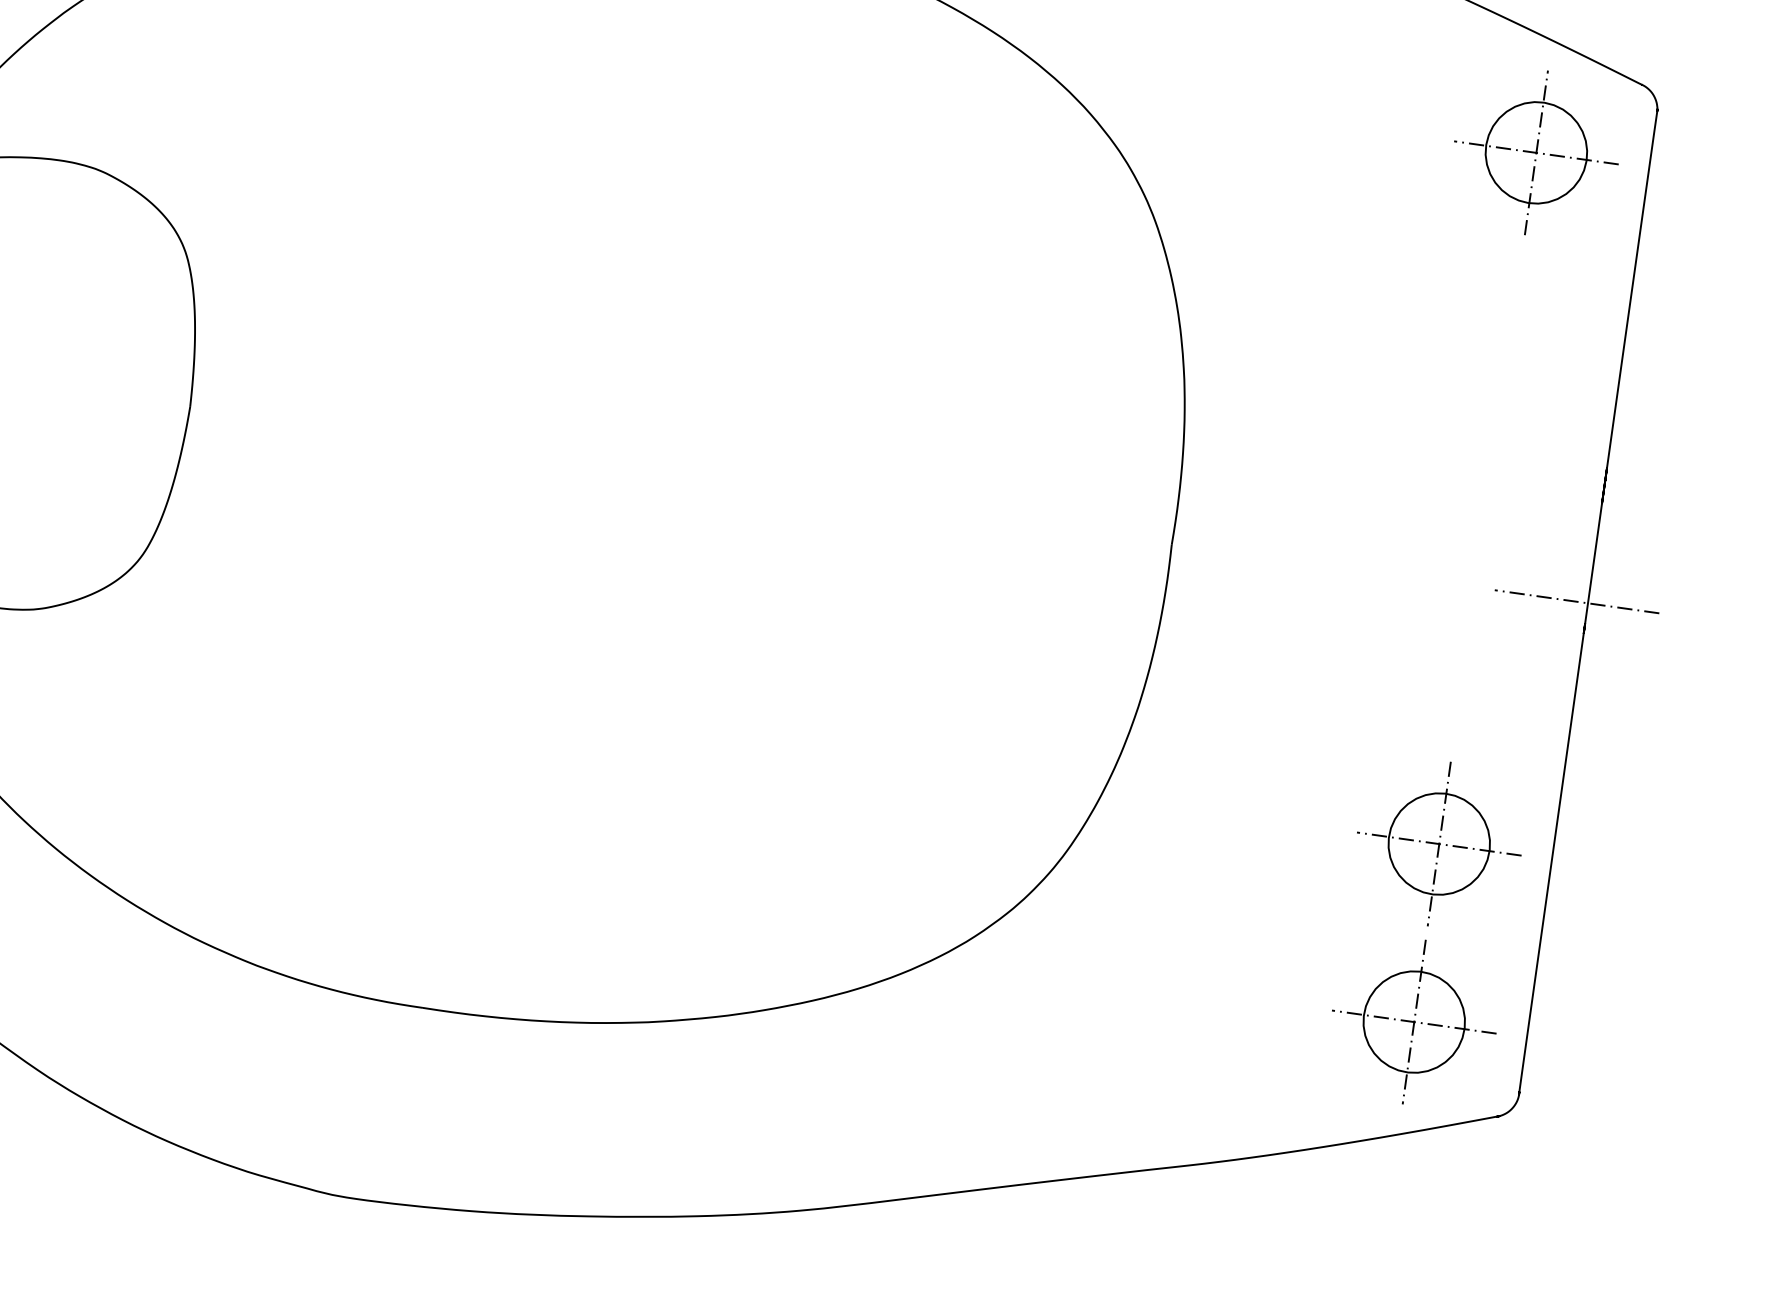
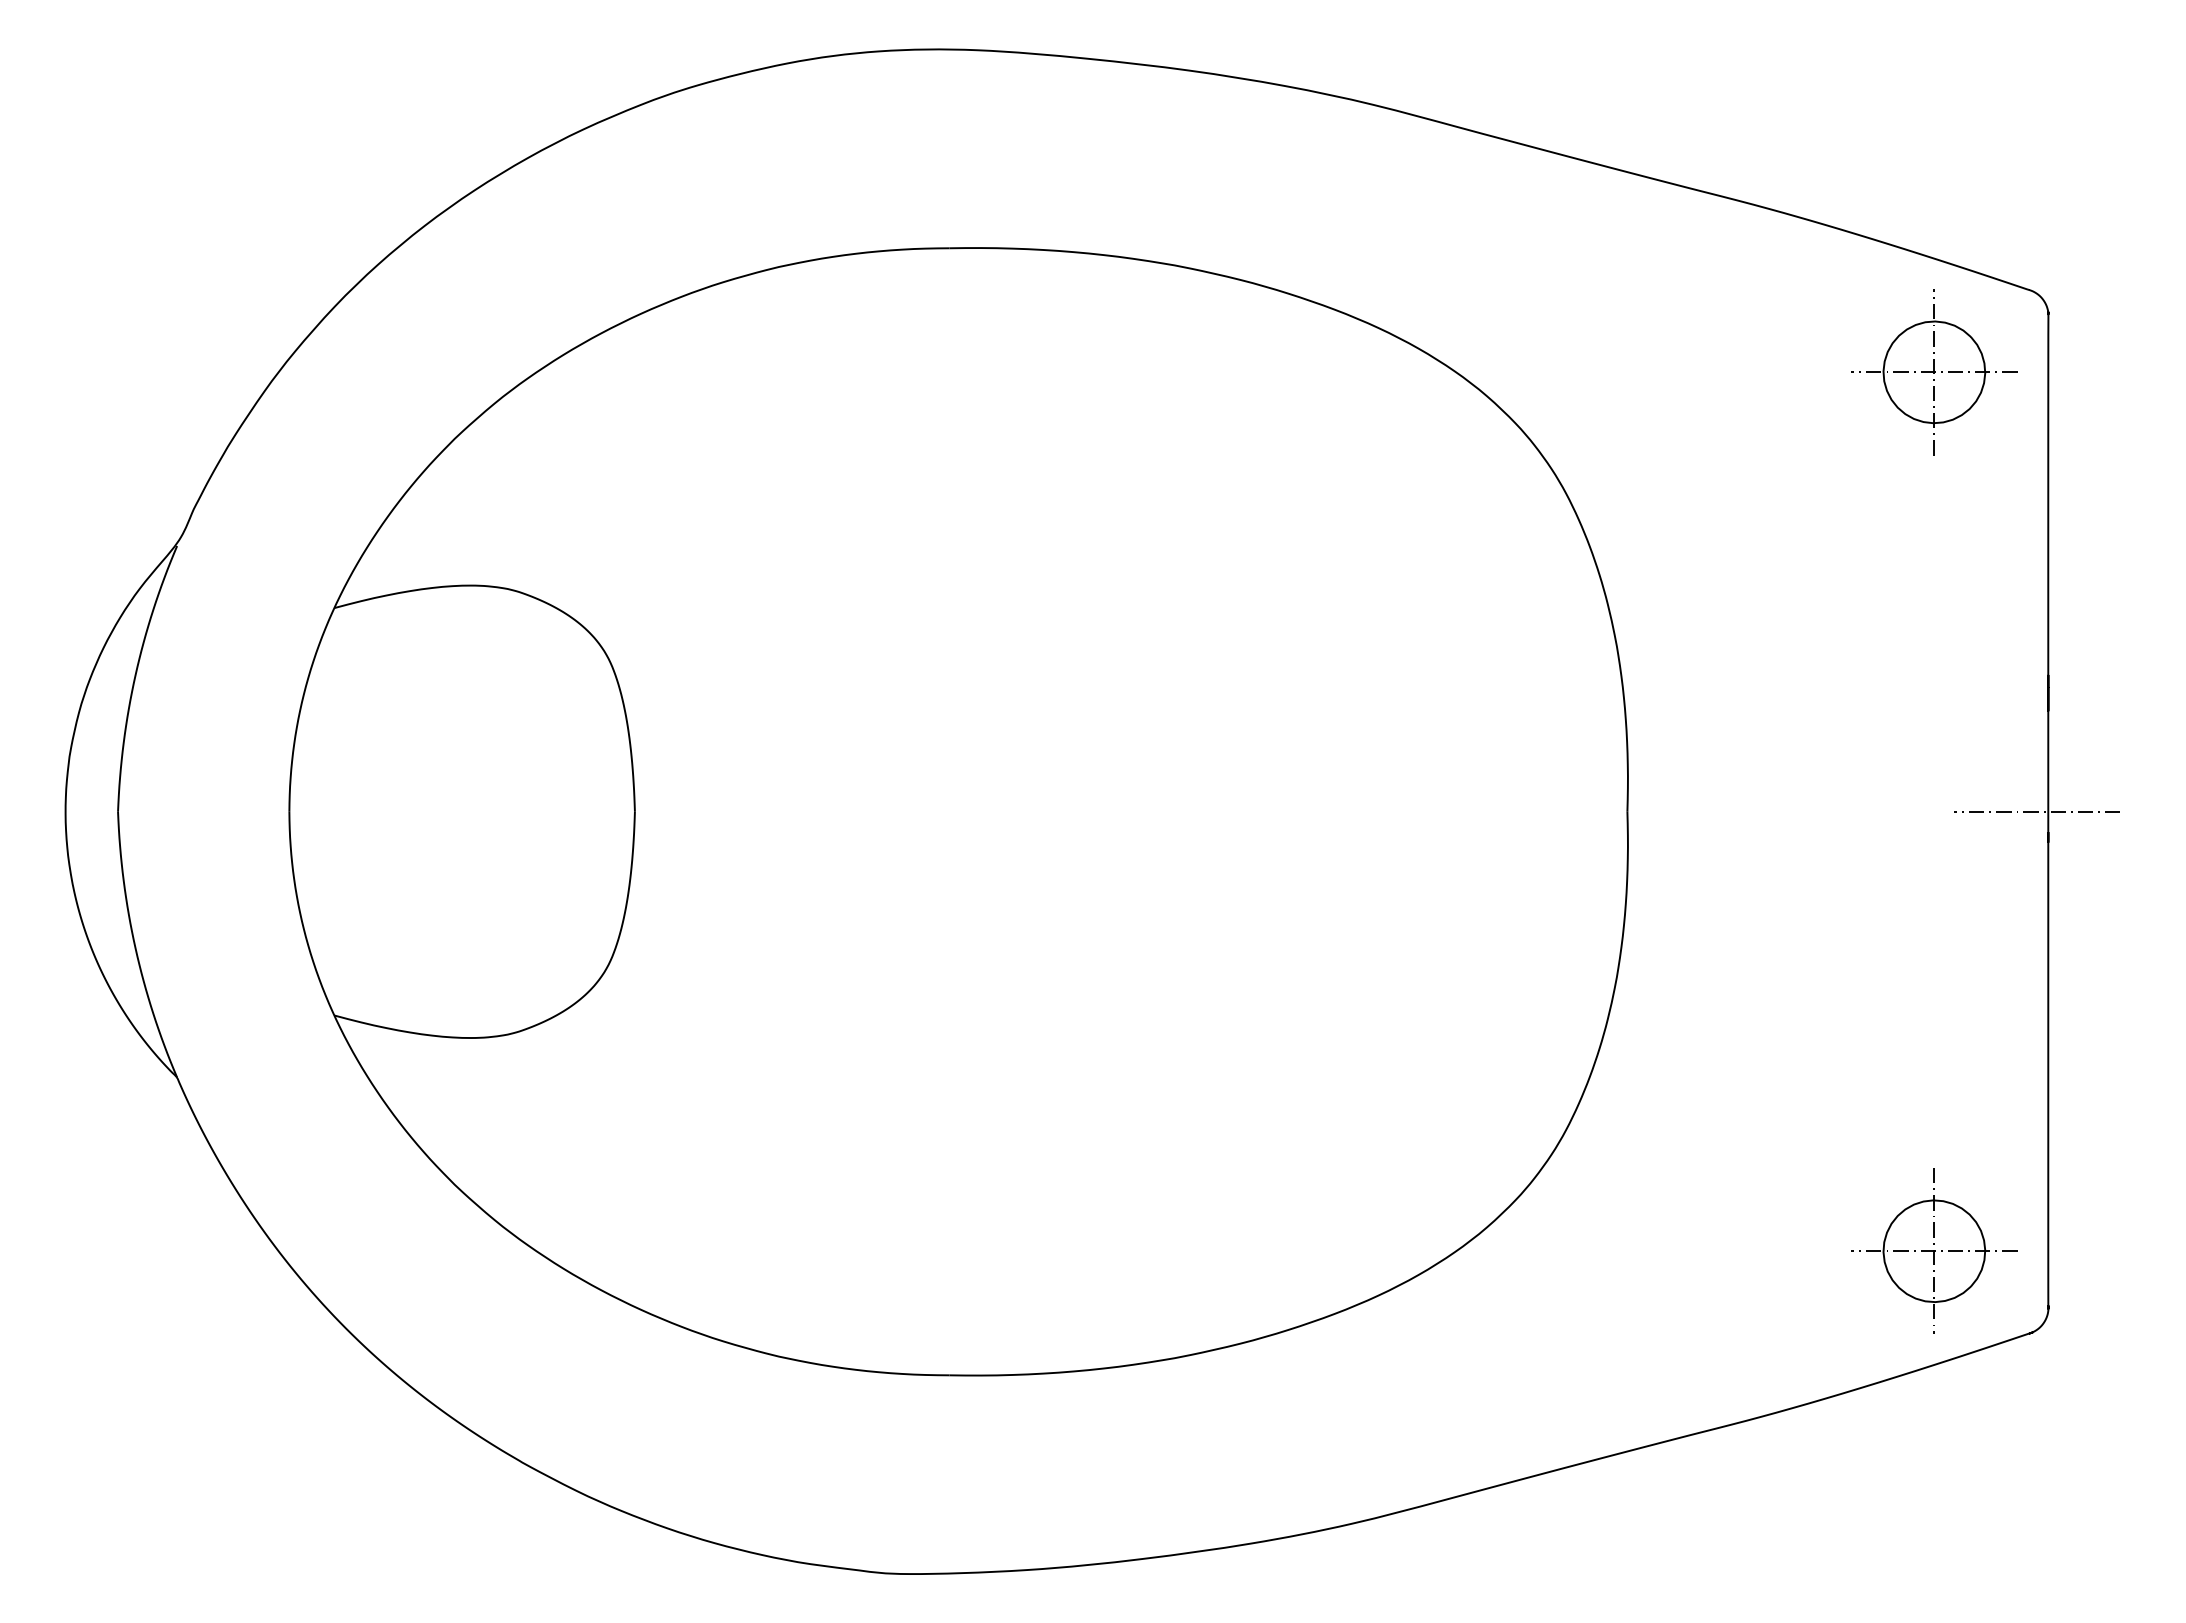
part: (1439, 843) -> (1934, 1070), removed

